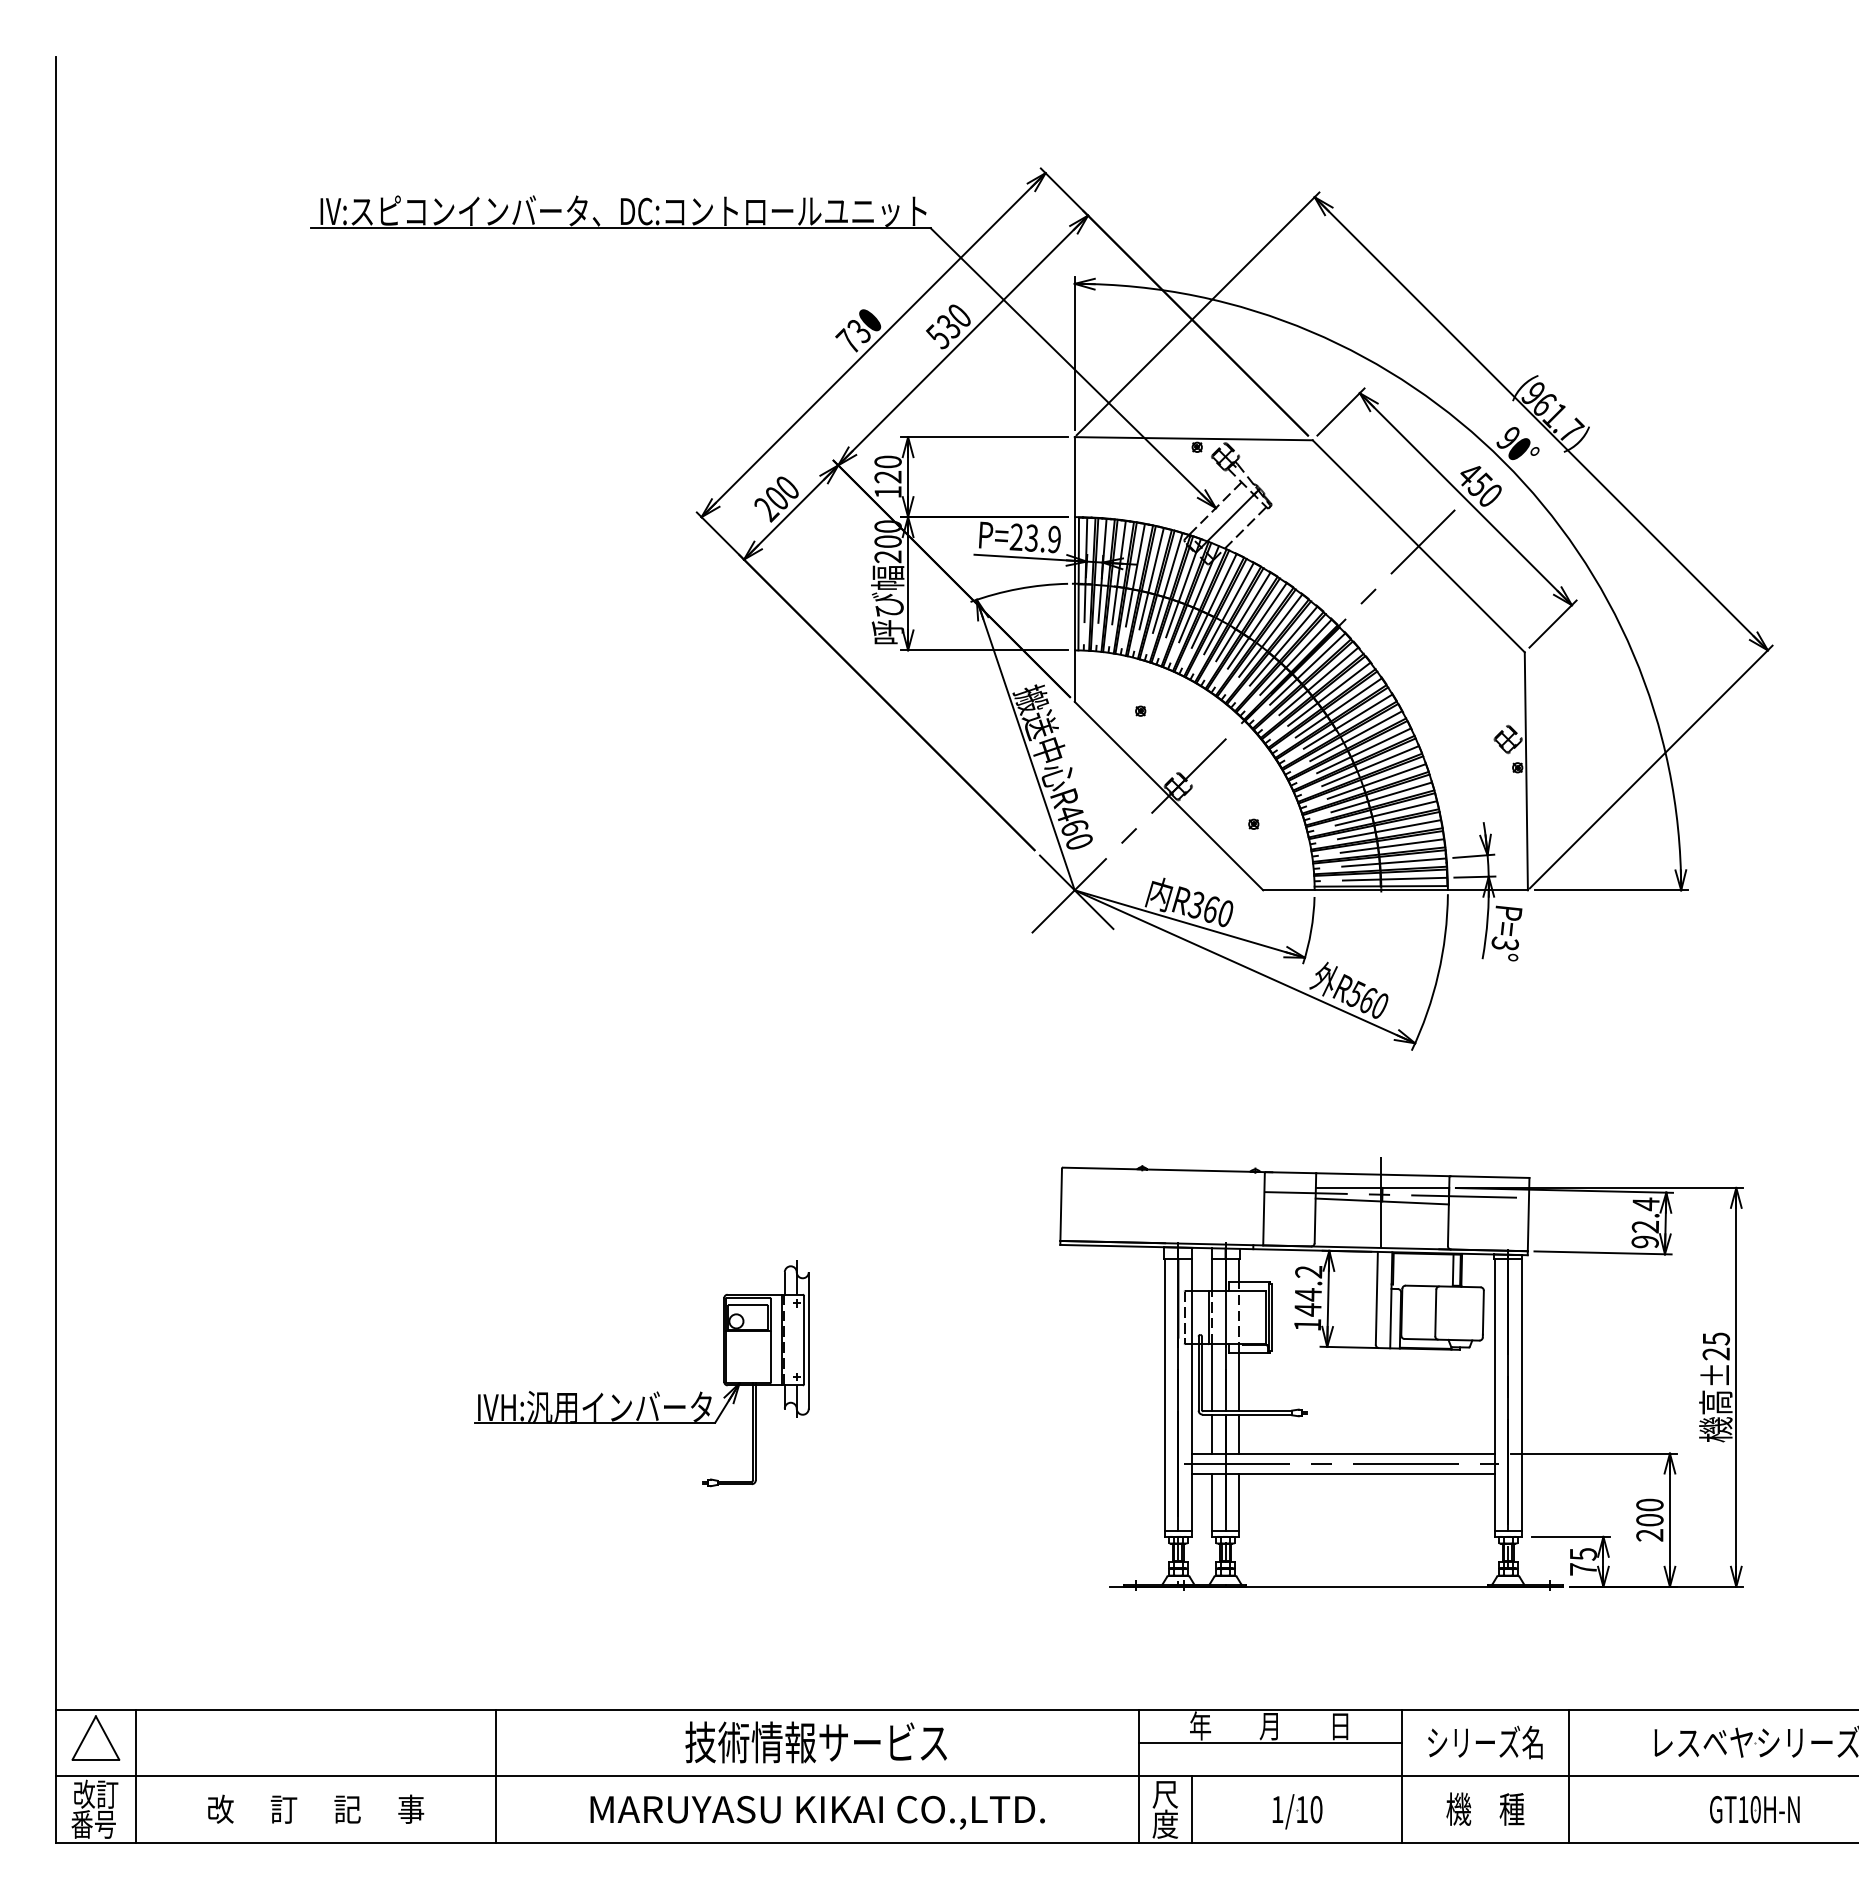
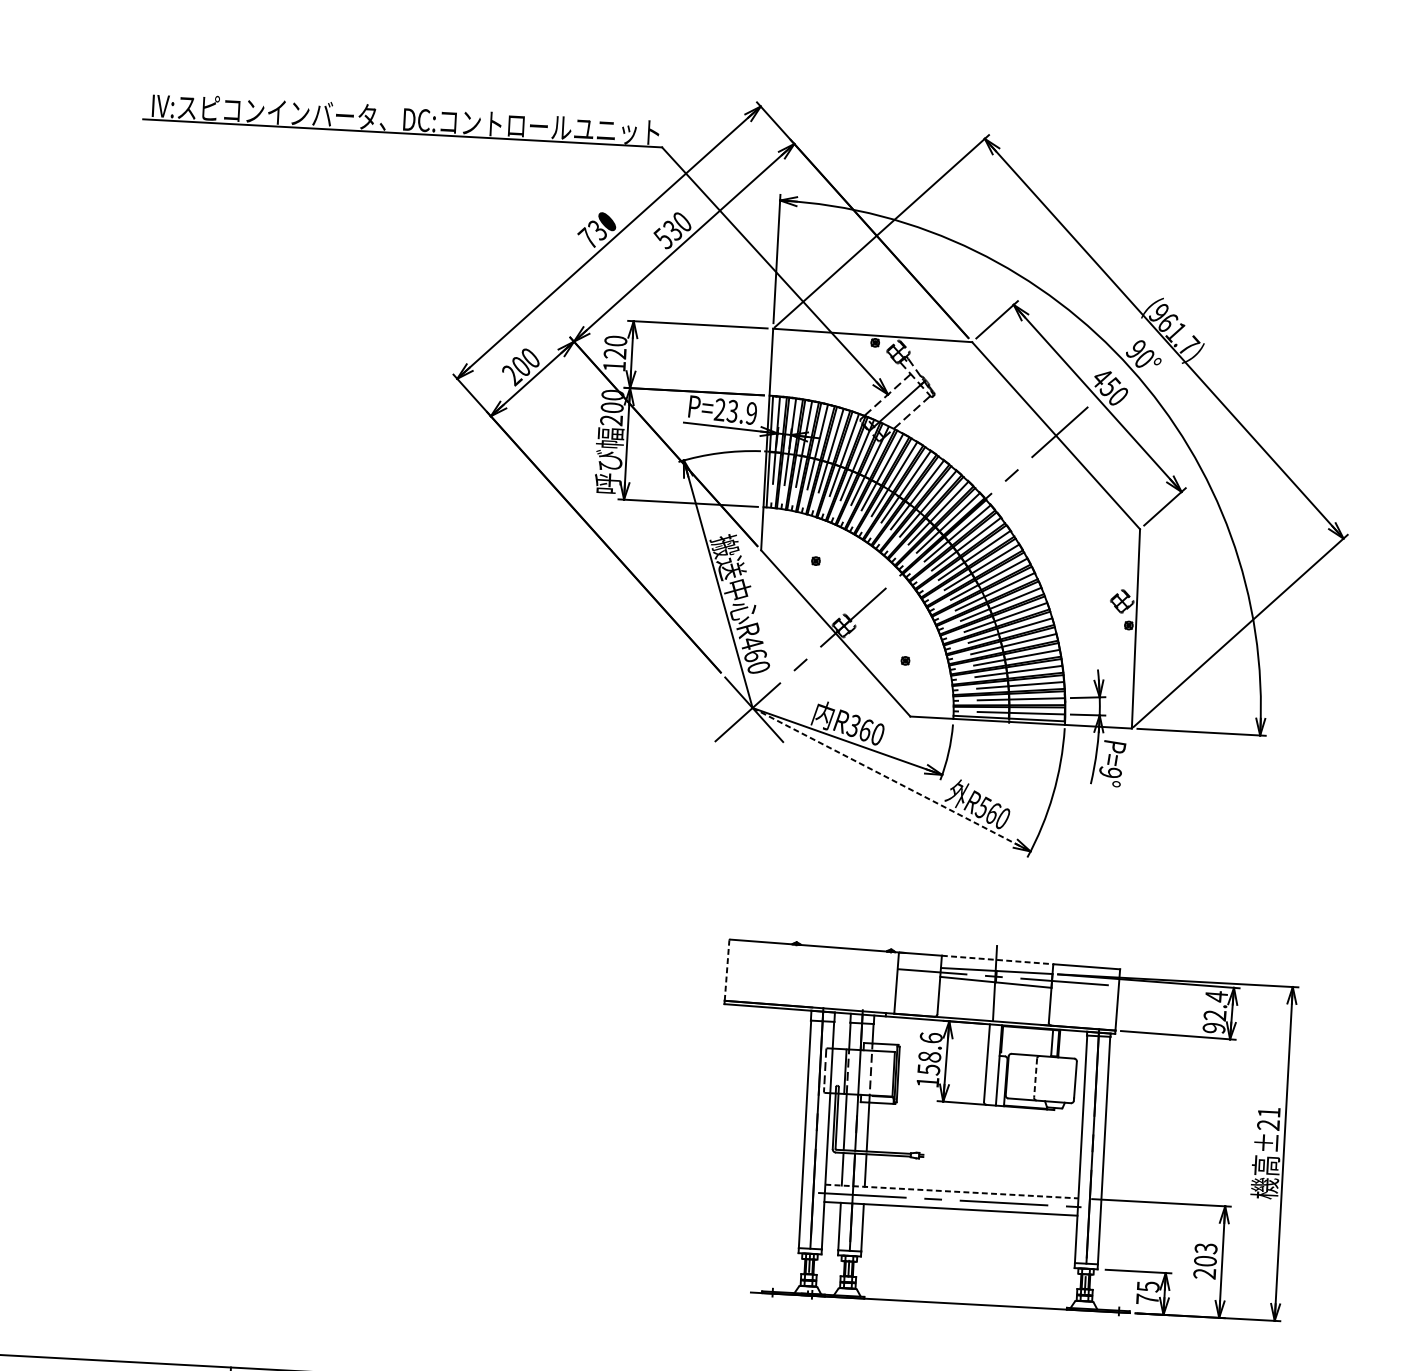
text: (1504, 943) -> (1109, 771), P=3° -> P=9°
line: (1244, 966) -> (891, 779), solid -> dashed
line: (1383, 1174) -> (998, 959), solid -> dashed
line: (1061, 1204) -> (727, 970), solid -> dashed
text: (1308, 1290) -> (930, 1053), 144.2 -> 158.6
line: (1435, 1313) -> (1035, 1078), solid -> dashed
text: (1716, 1338) -> (1269, 1112), ±25 -> ±21
part: (643, 1396) -> (368, 1112), removed
line: (1343, 1453) -> (952, 1191), solid -> dashed
text: (1649, 1504) -> (1205, 1248), 200 -> 203

